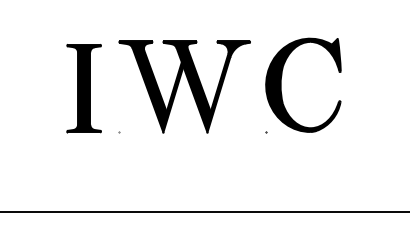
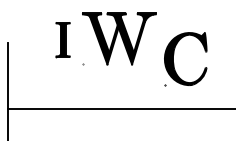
part: (83, 87) -> (62, 39), size x0.7
part: (283, 93) -> (174, 63), moved

